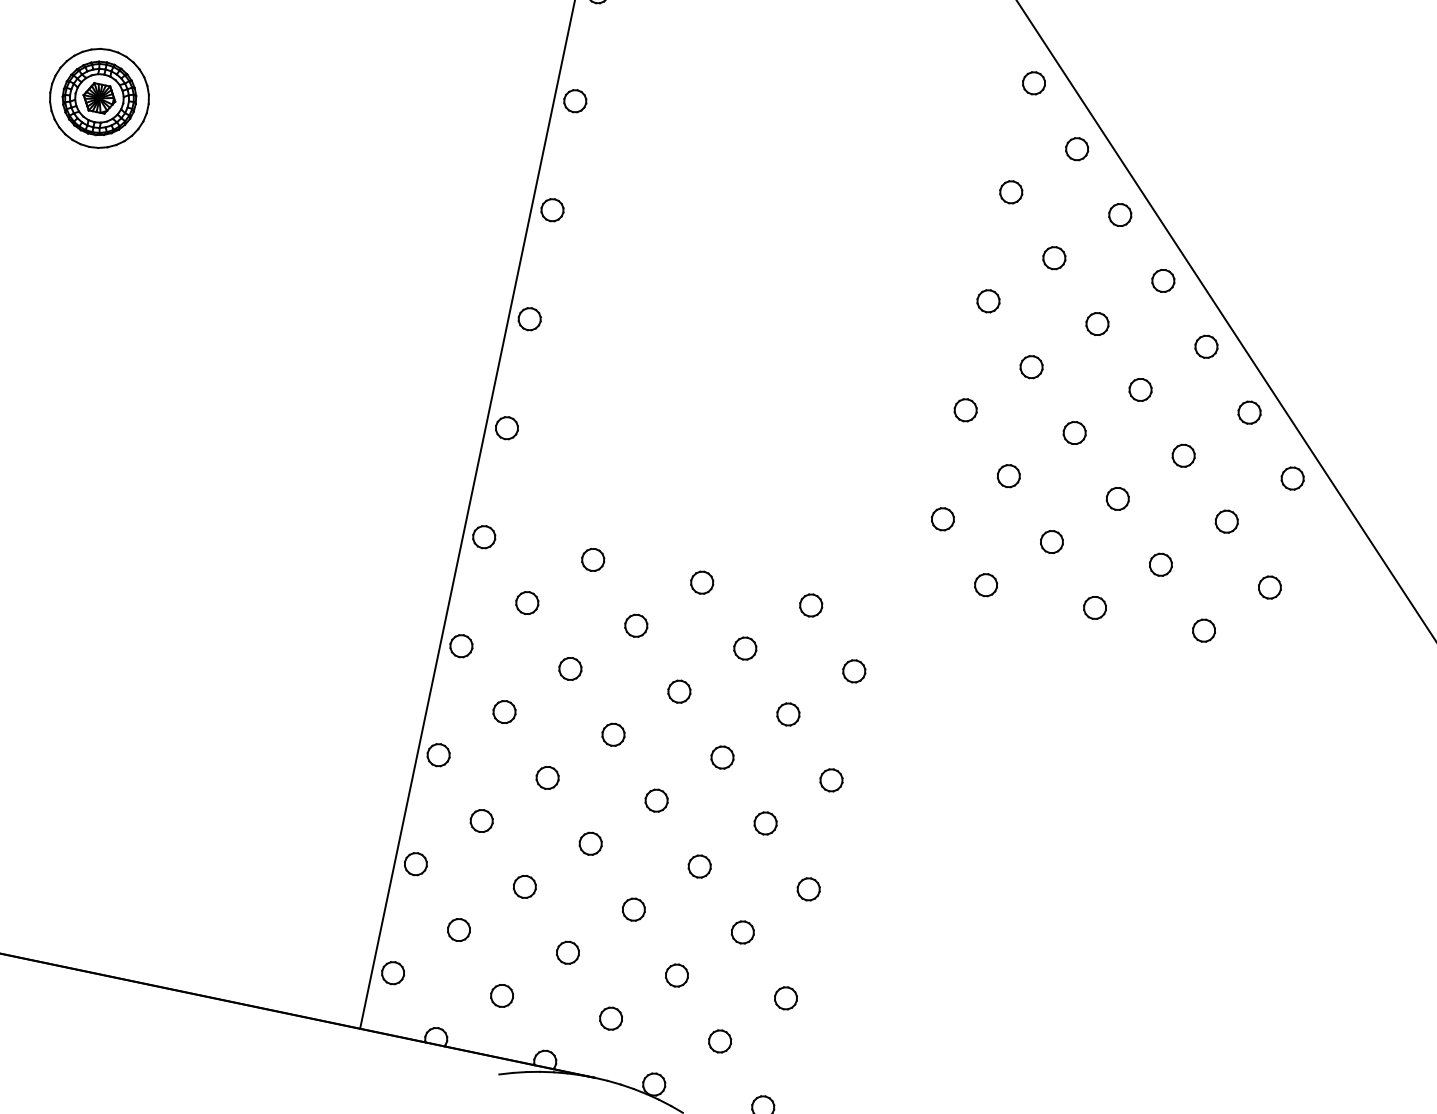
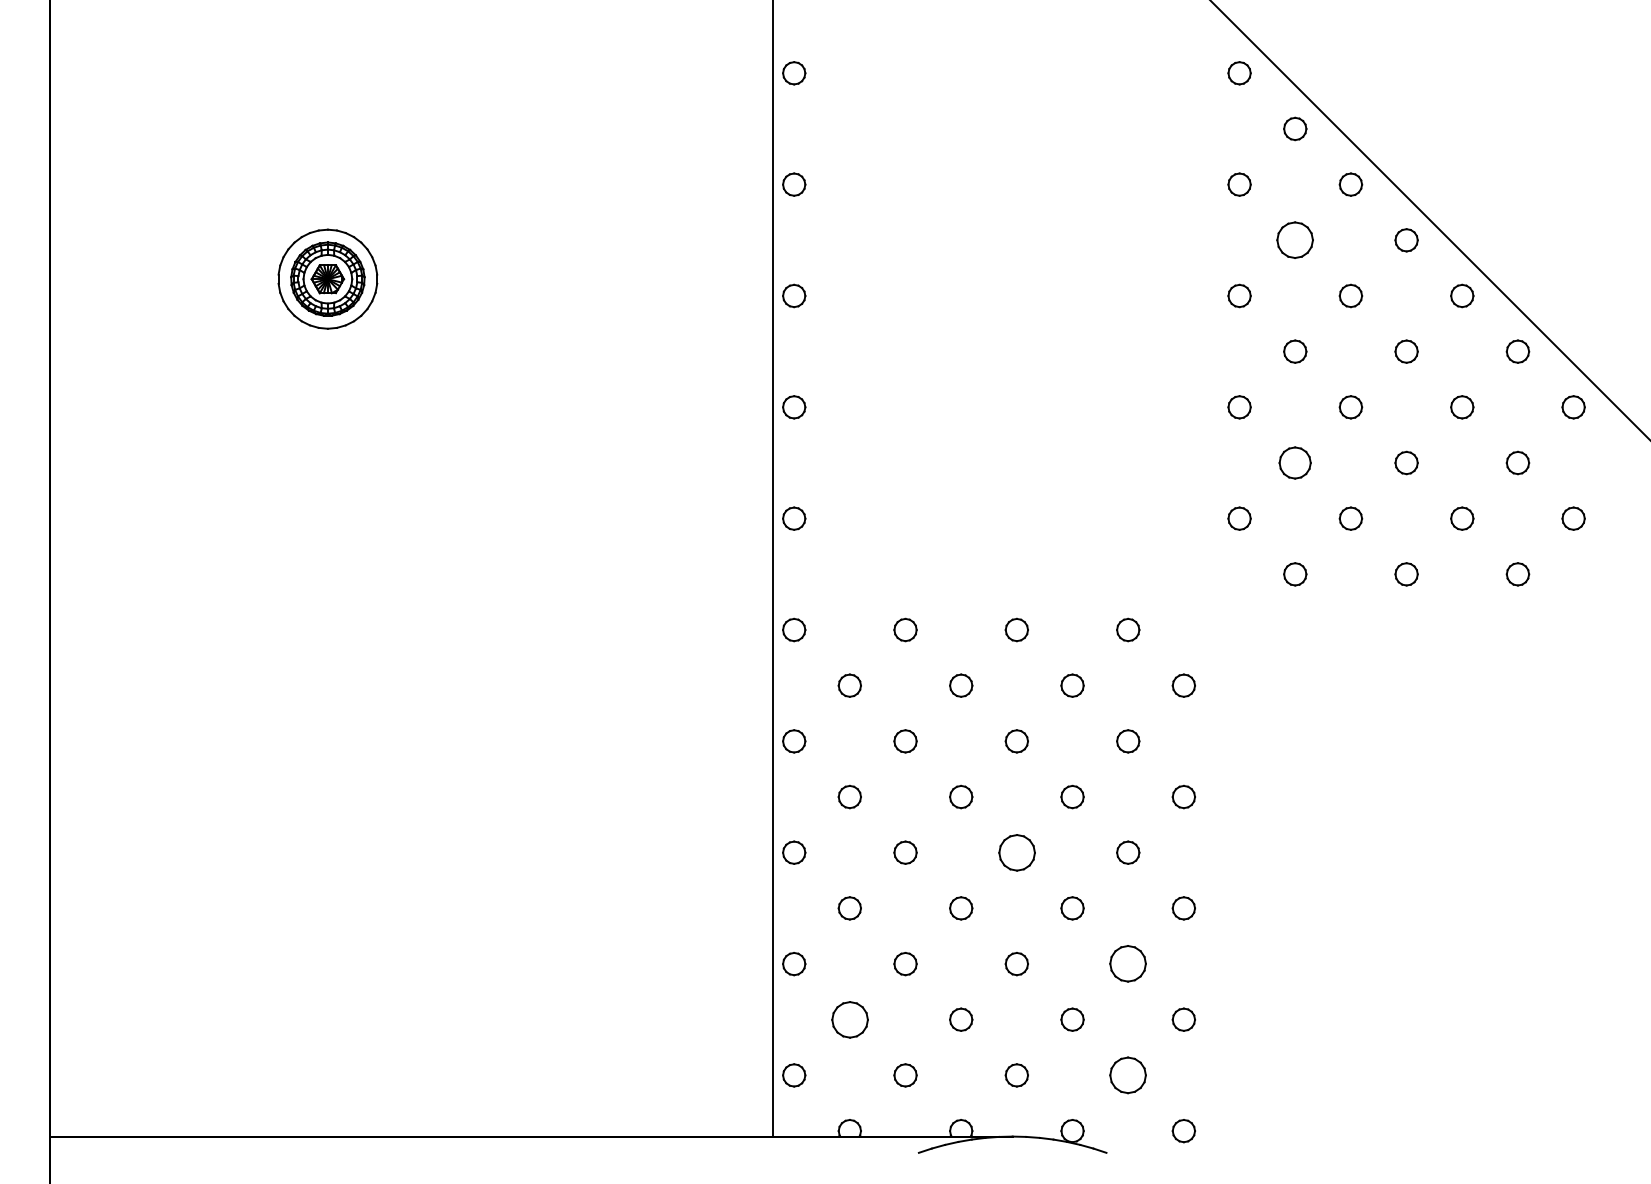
part: (1054, 258) -> (1295, 240), size x1.6
part: (1009, 475) -> (1295, 462), size x1.4
part: (656, 800) -> (1016, 852), size x1.6
part: (458, 929) -> (849, 1019), size x1.6
part: (743, 932) -> (1128, 964), size x1.6
part: (720, 1041) -> (1128, 1075), size x1.6

